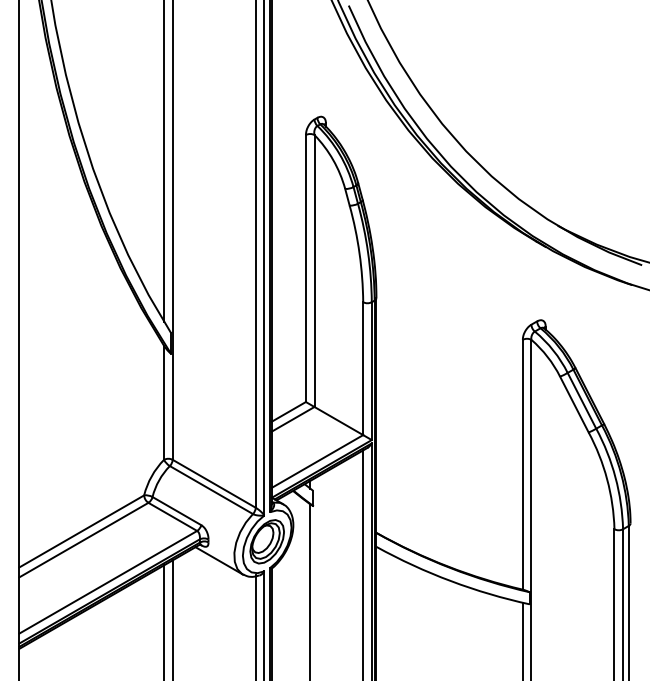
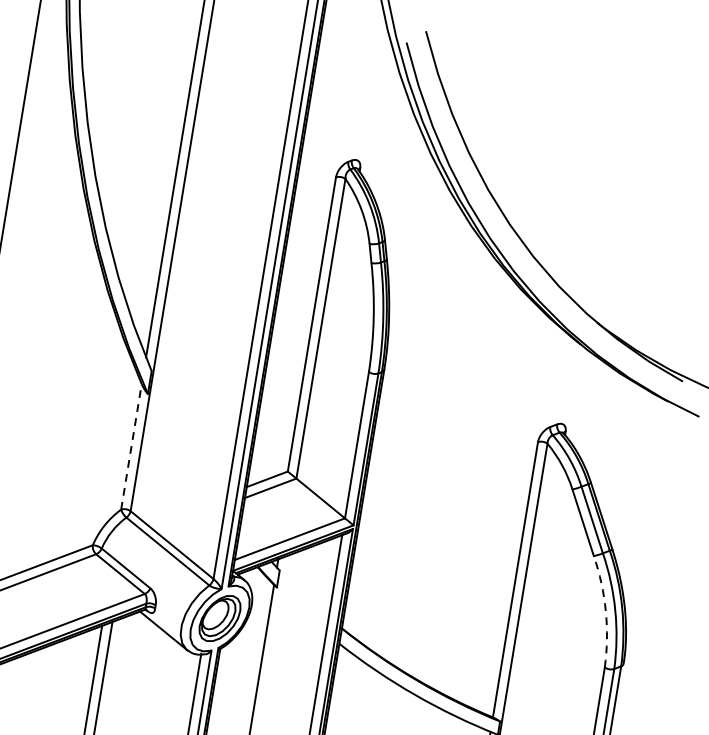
line: (164, 402) -> (131, 446), solid -> dashed
arc: (607, 479) -> (606, 611), solid -> dashed

